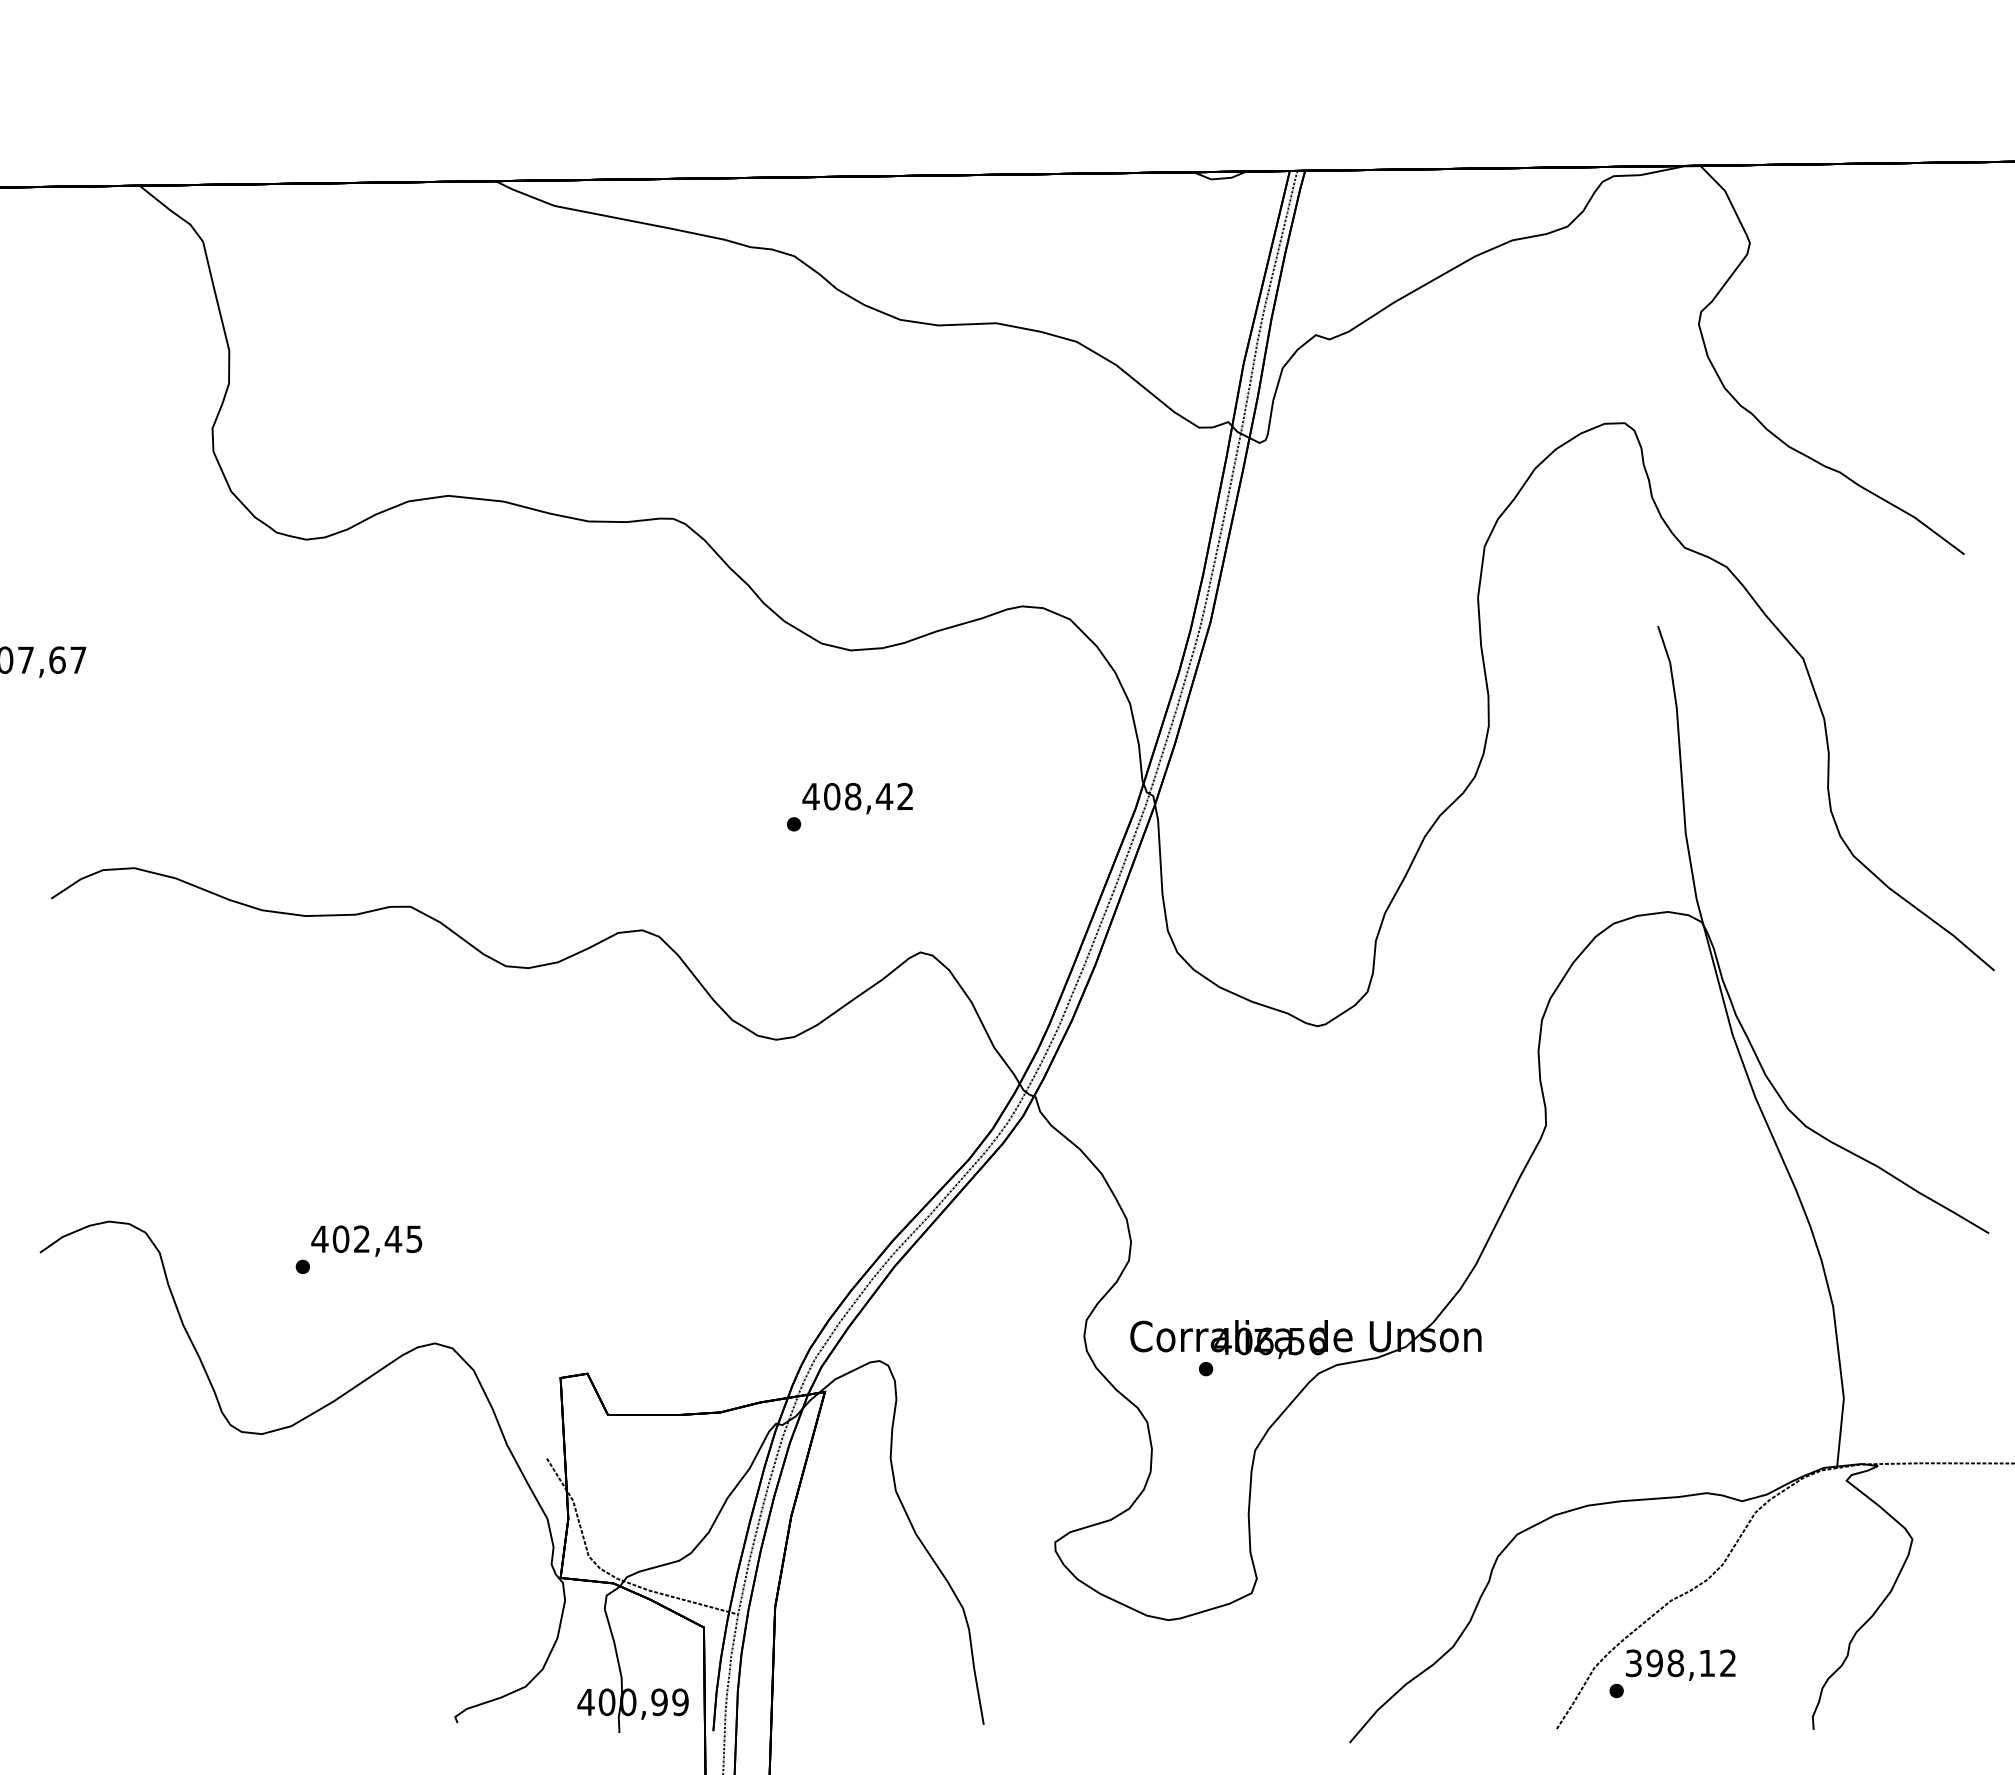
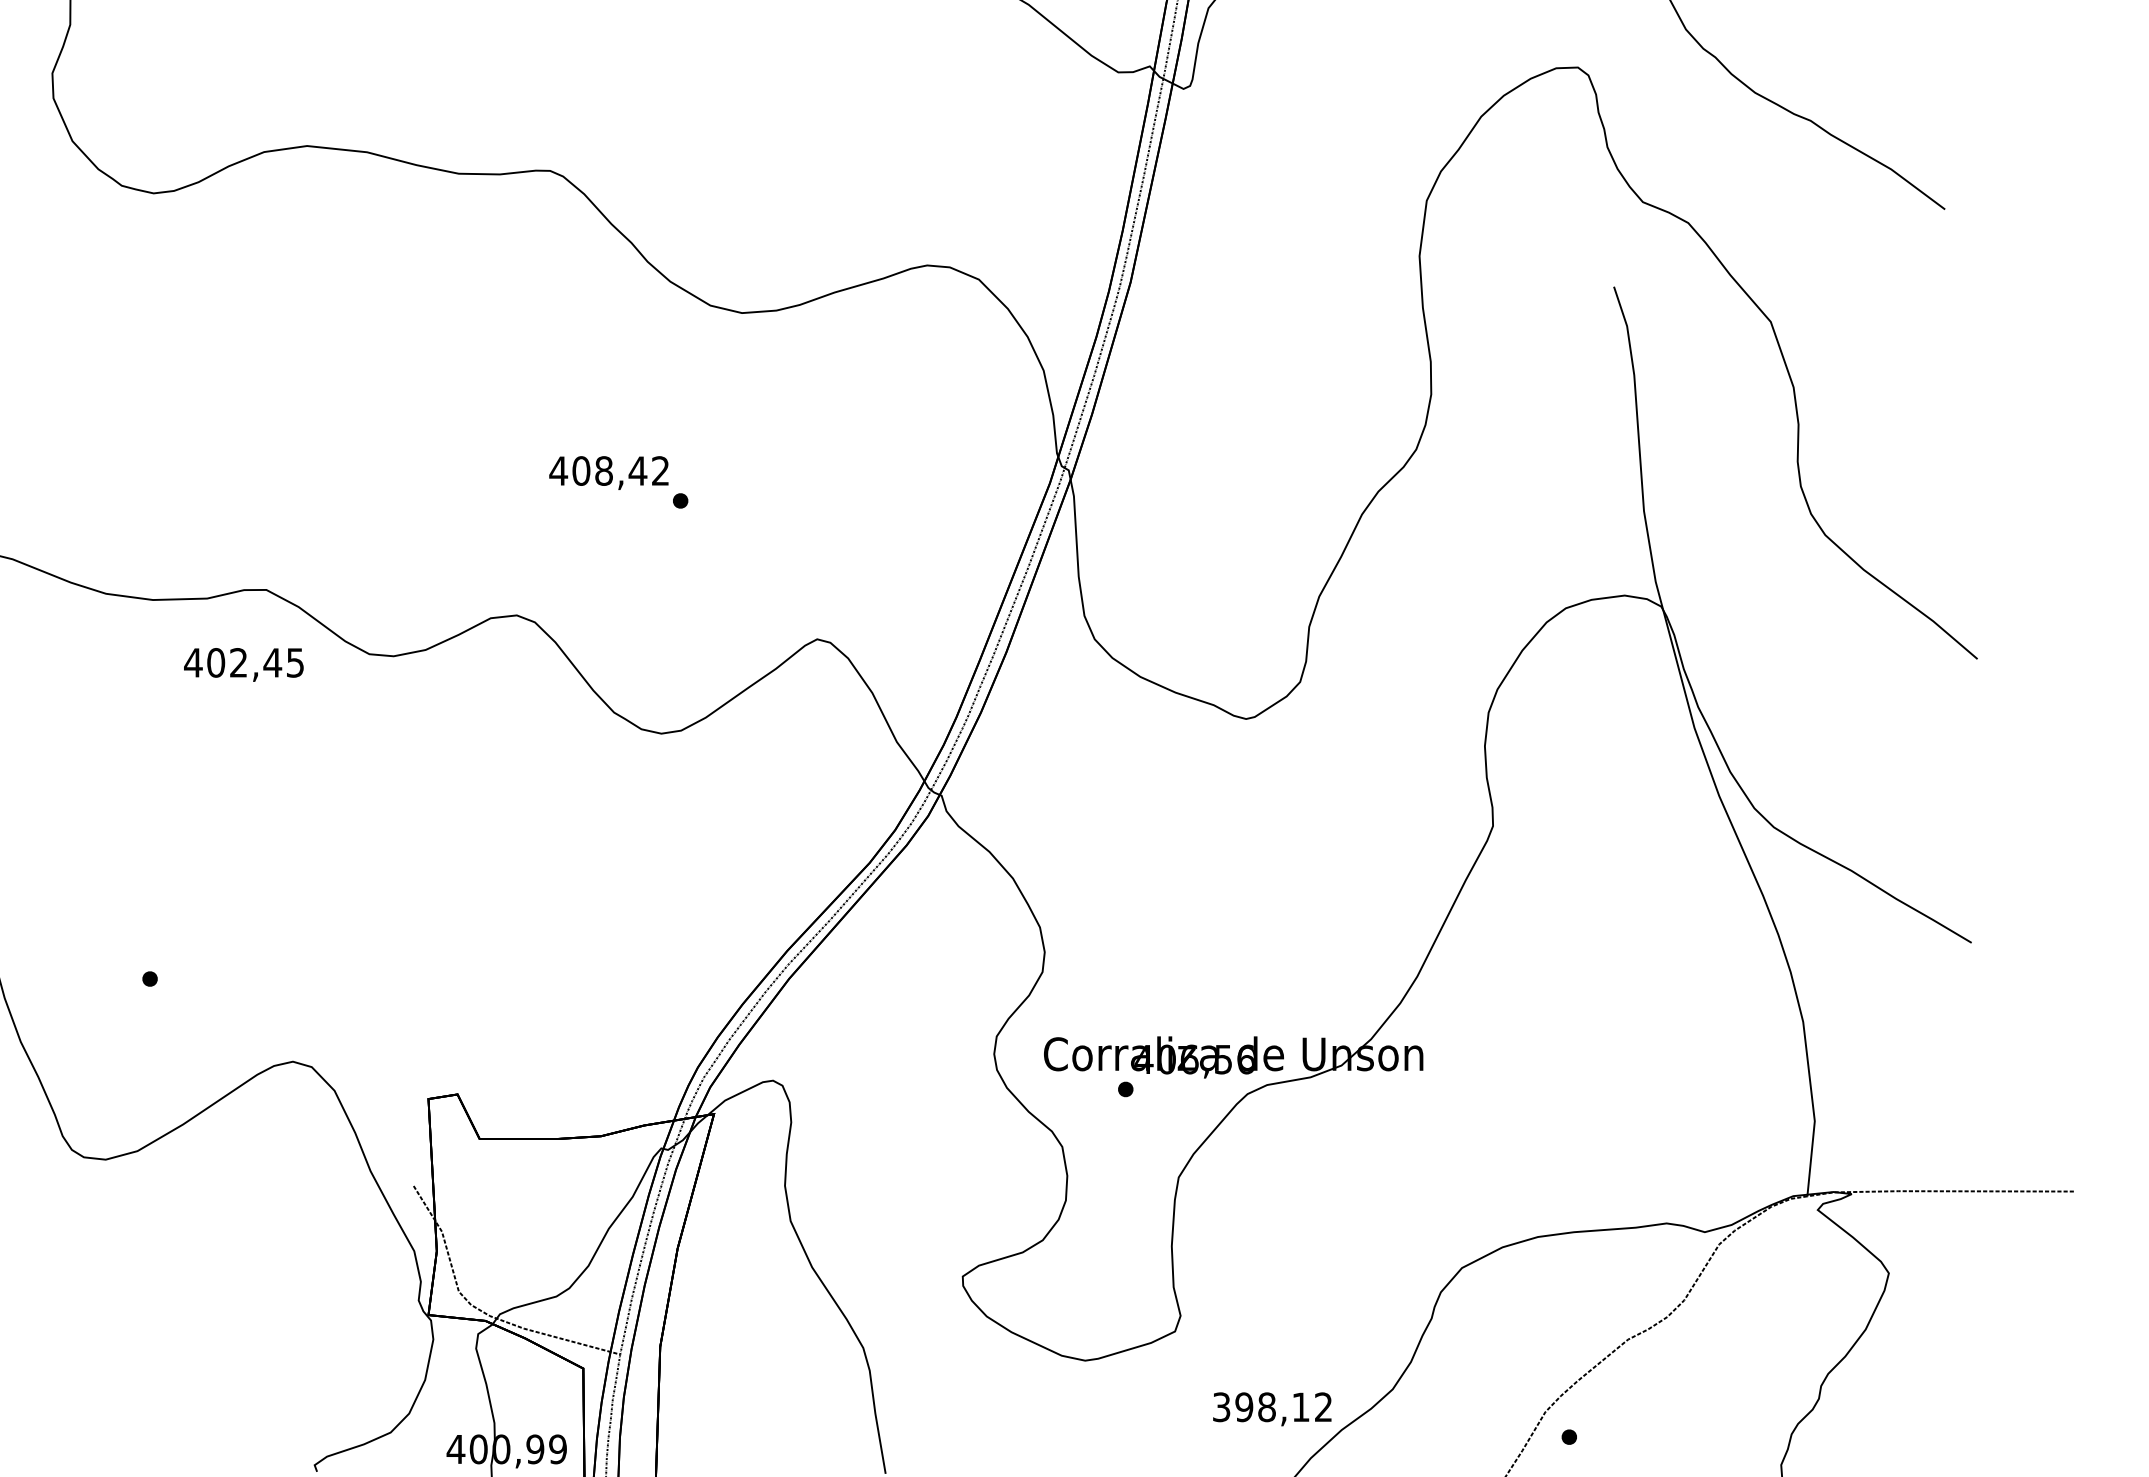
text: (857, 798) -> (608, 473), moved
text: (366, 1240) -> (243, 664), moved
text: (1680, 1664) -> (1272, 1408), moved

